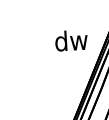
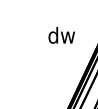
text: (71, 40) -> (61, 35), moved

